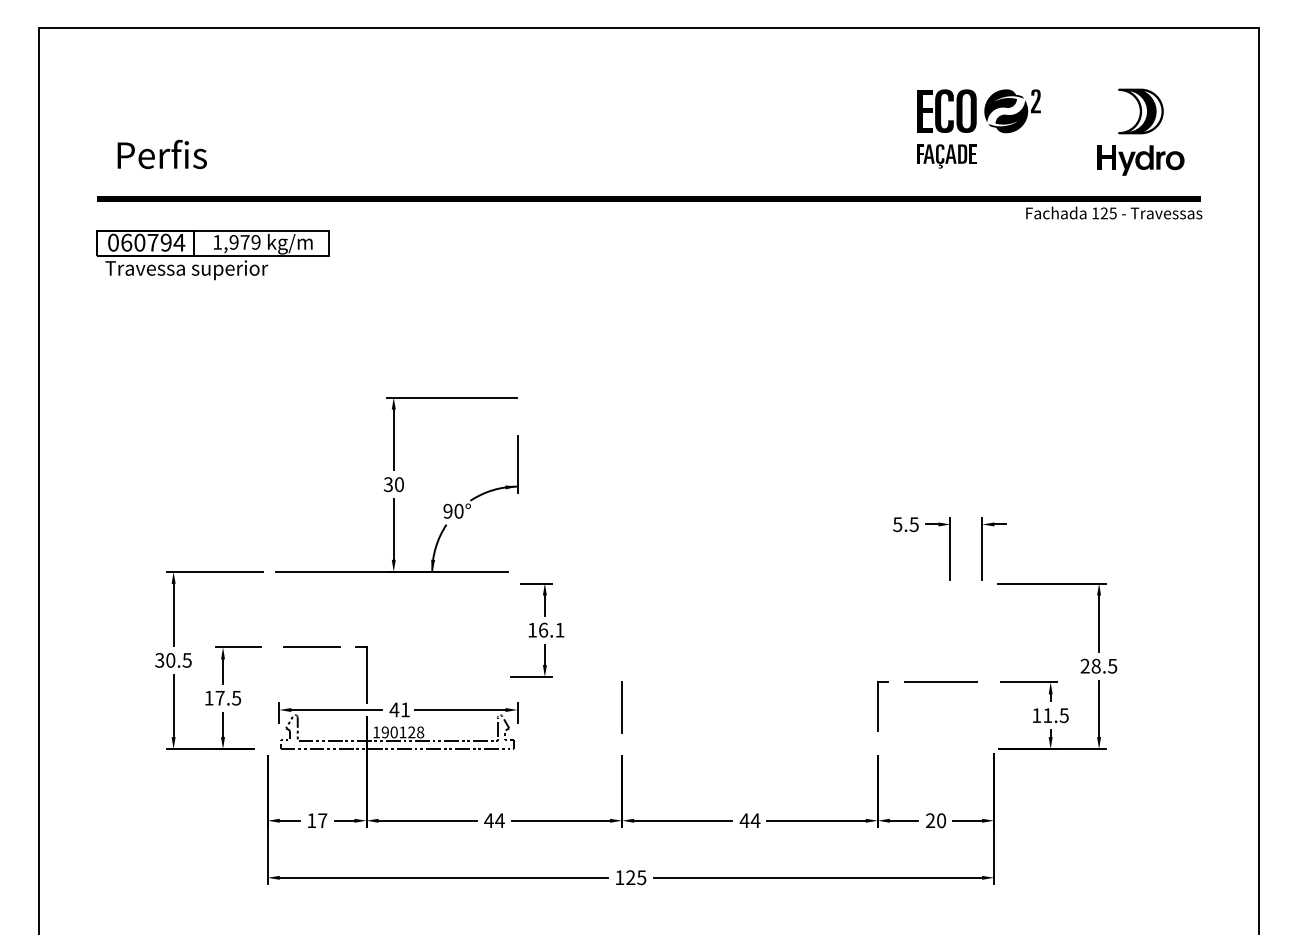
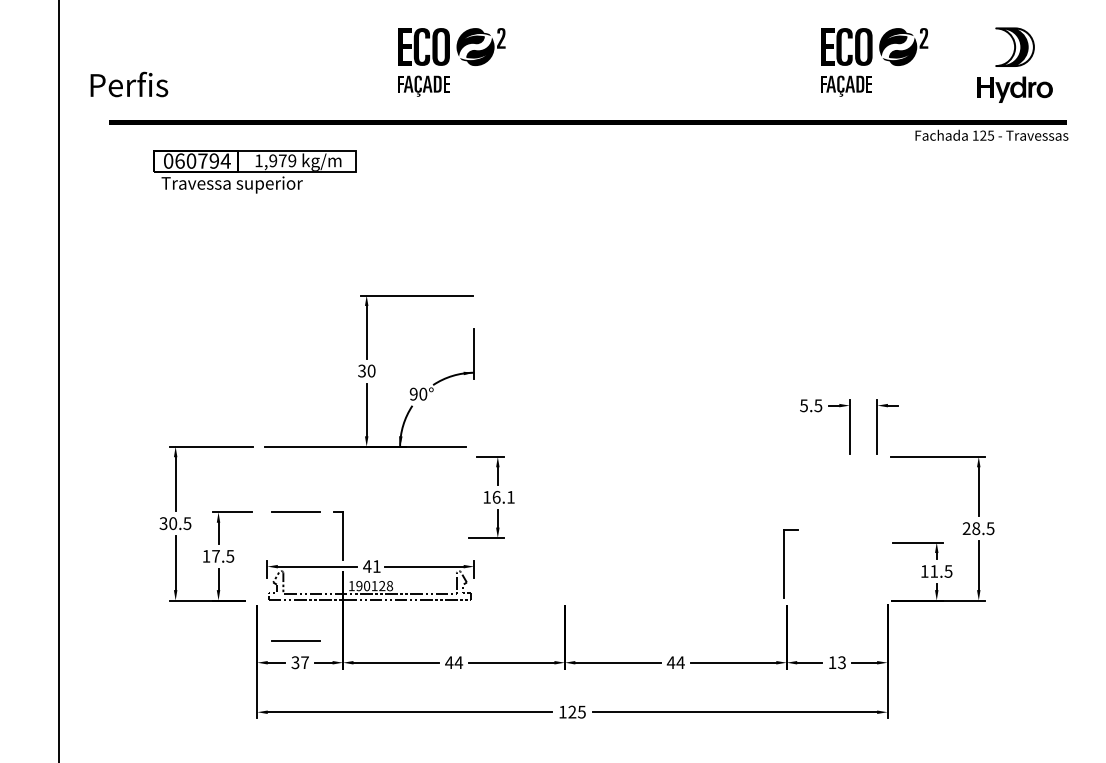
part: (491, 128) -> (451, 61), added
text: (161, 153) -> (128, 83), moved
part: (212, 255) -> (254, 172), moved
line: (940, 682) -> (841, 542), removed
part: (882, 706) -> (790, 563), size x1.6
line: (622, 707) -> (565, 564), removed
line: (311, 794) -> (295, 639), added
text: (311, 820) -> (295, 662), 17 -> 37
text: (936, 820) -> (837, 662), 20 -> 13

